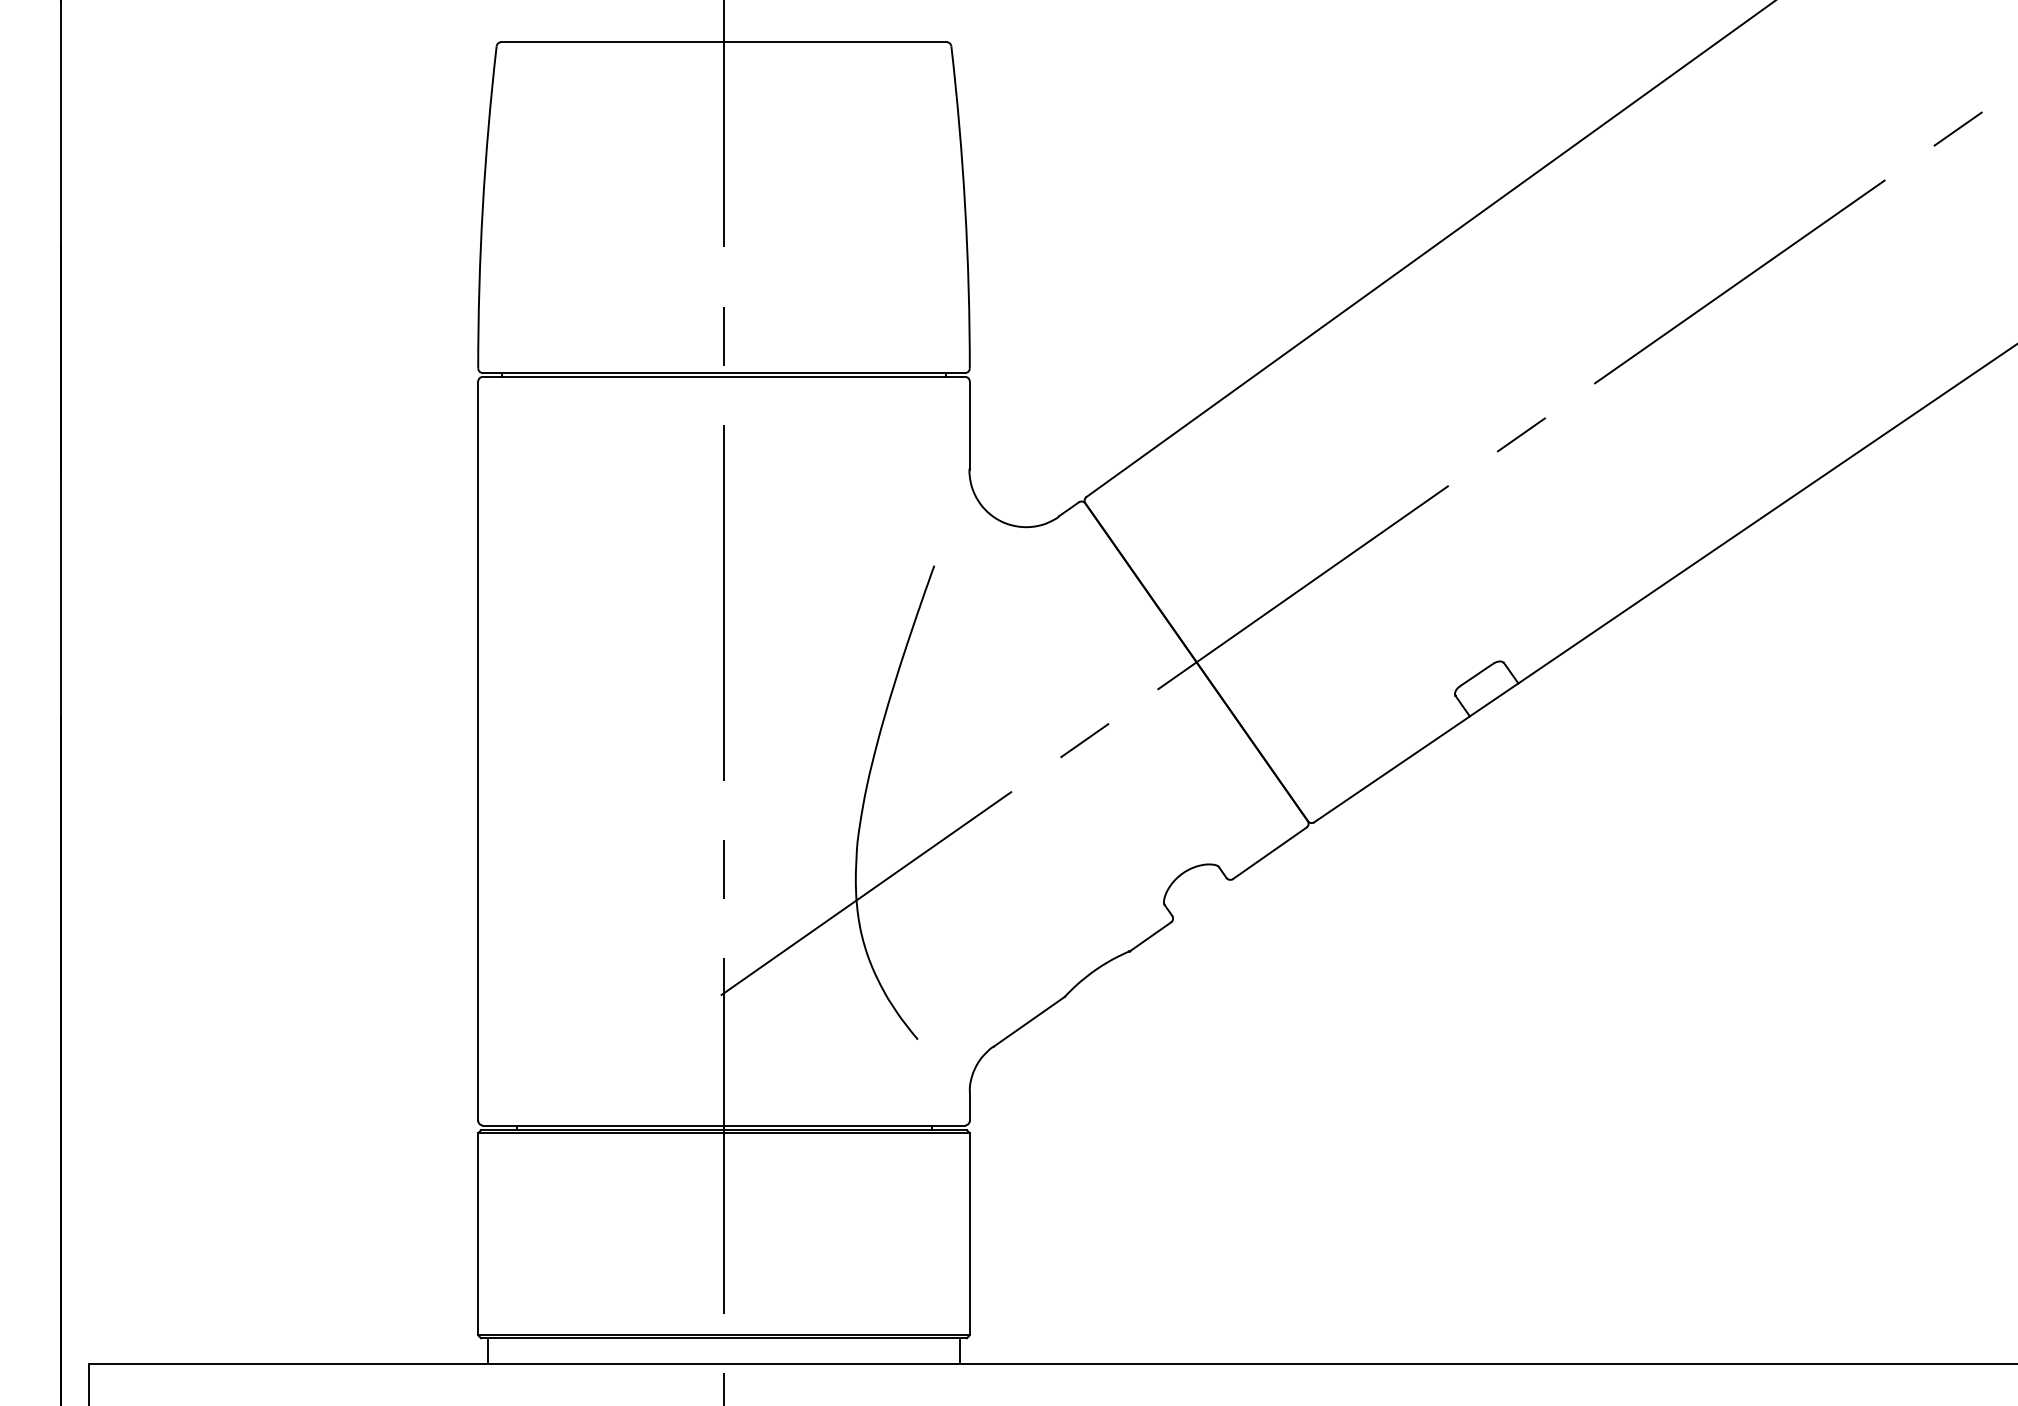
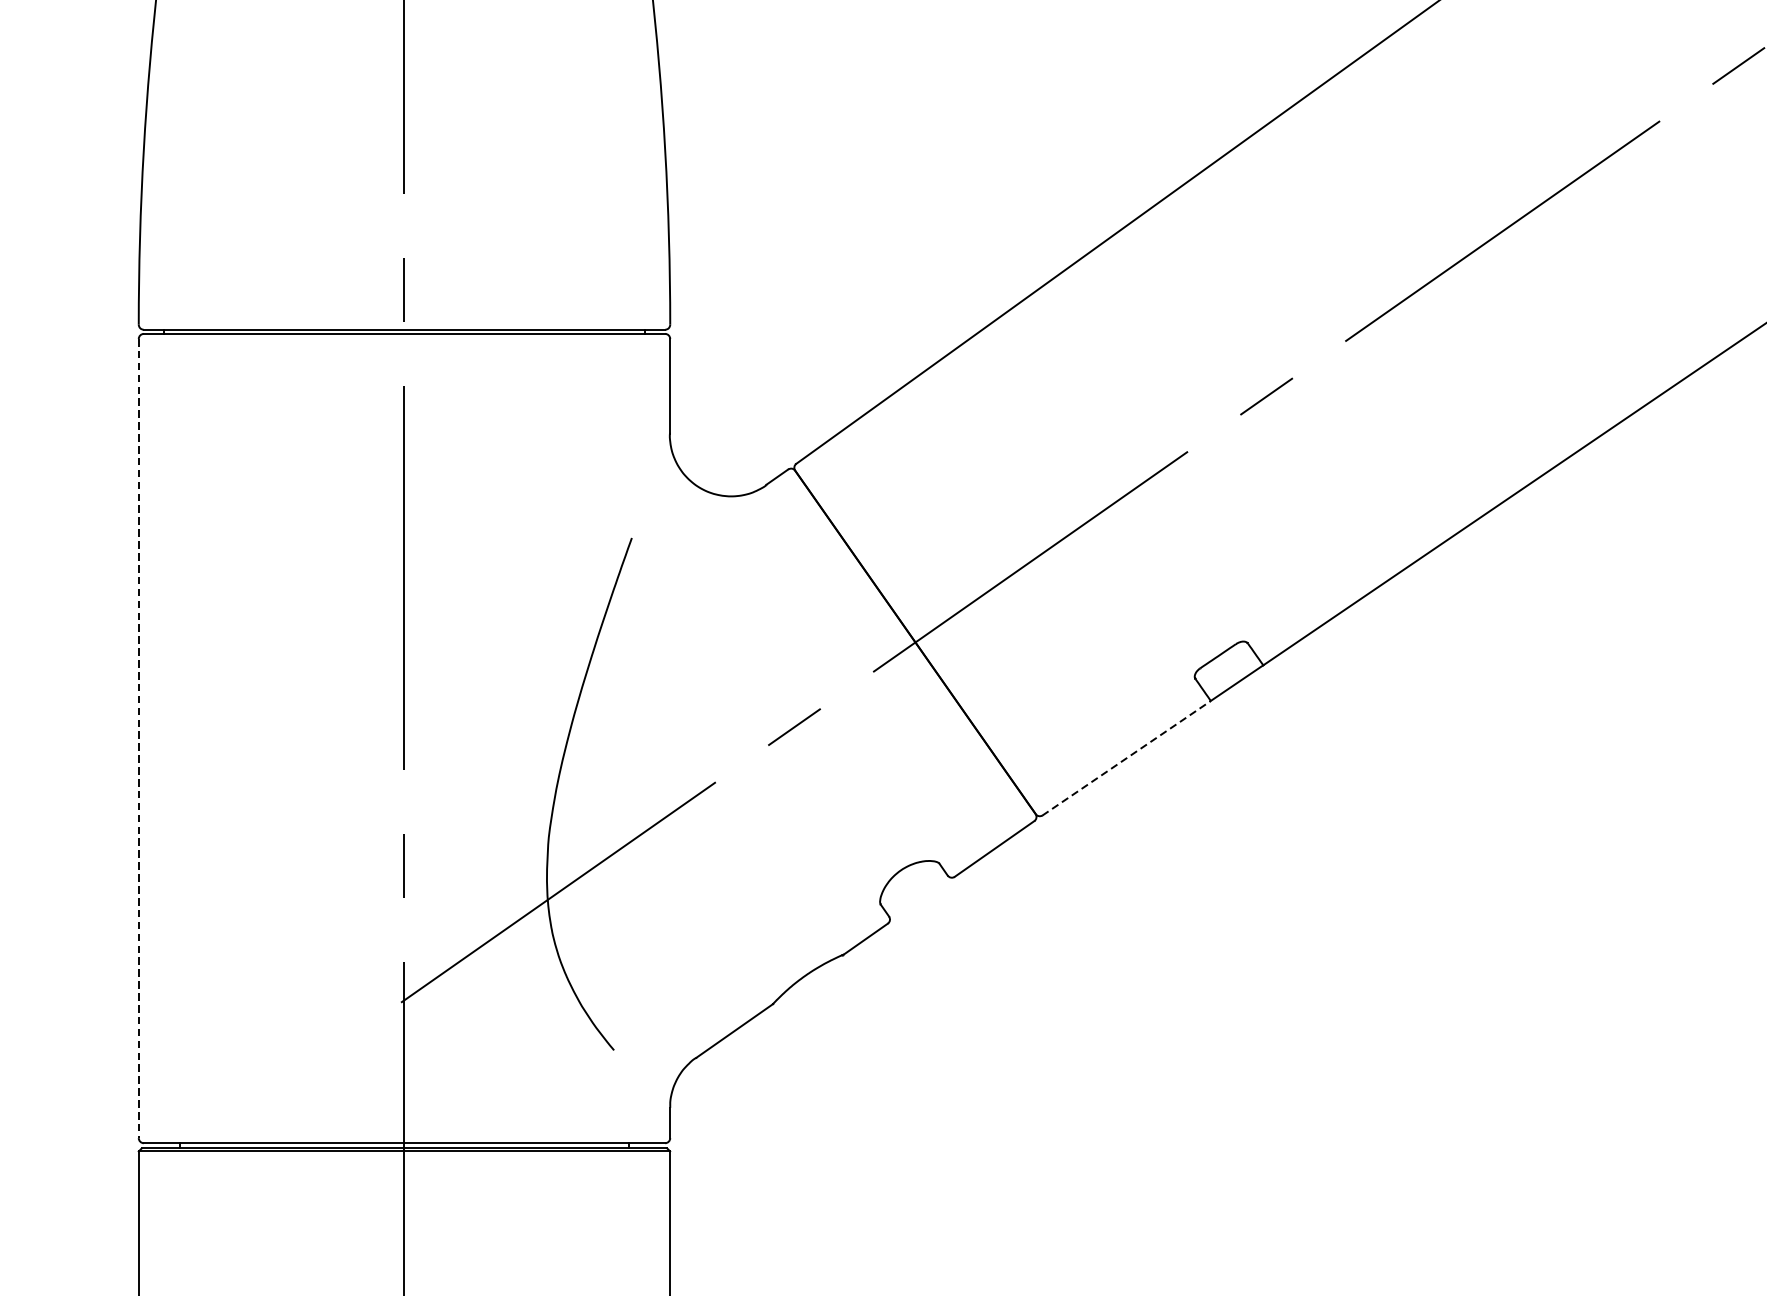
line: (478, 751) -> (139, 738), solid -> dashed
line: (1392, 769) -> (1127, 758), solid -> dashed

